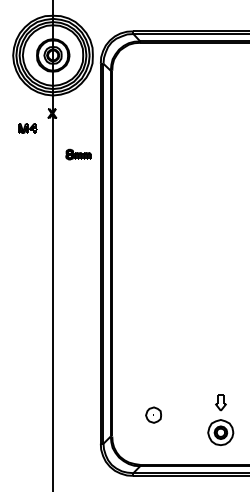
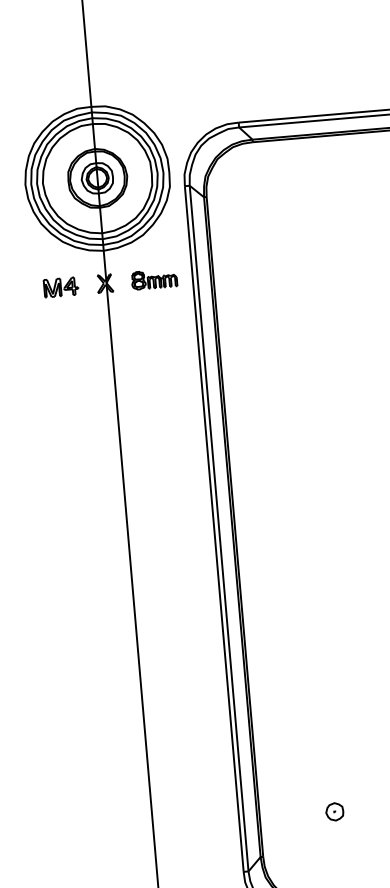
part: (27, 128) -> (60, 287), moved
part: (78, 154) -> (154, 279), moved
part: (153, 414) -> (334, 810), size x0.62

